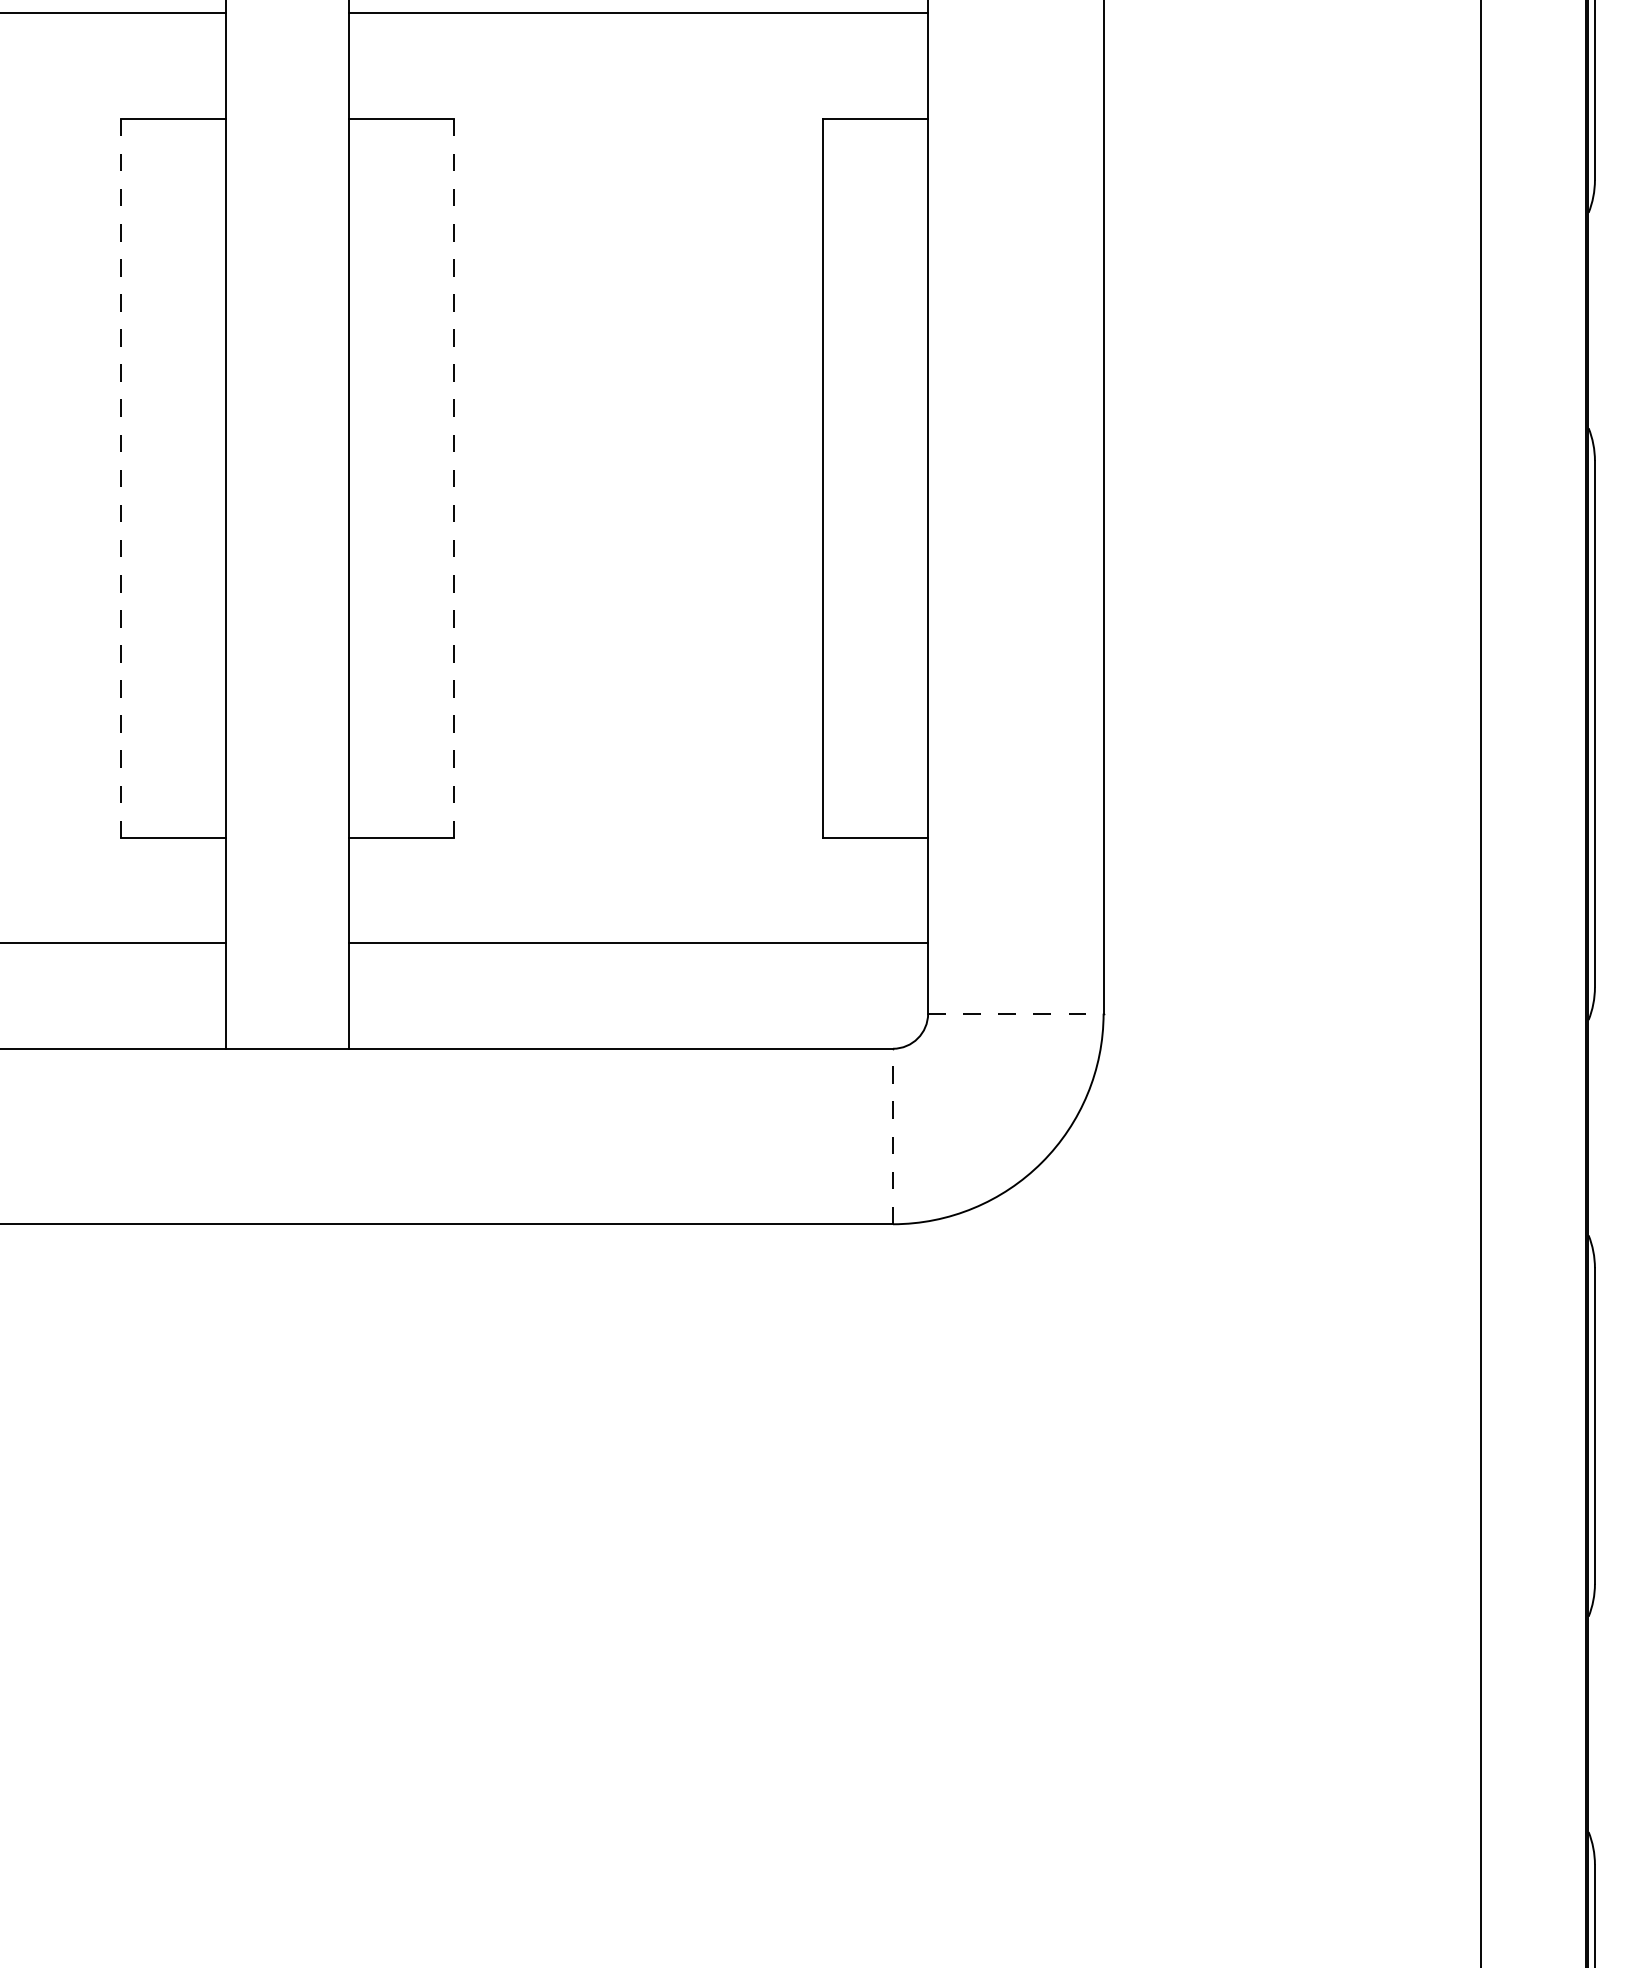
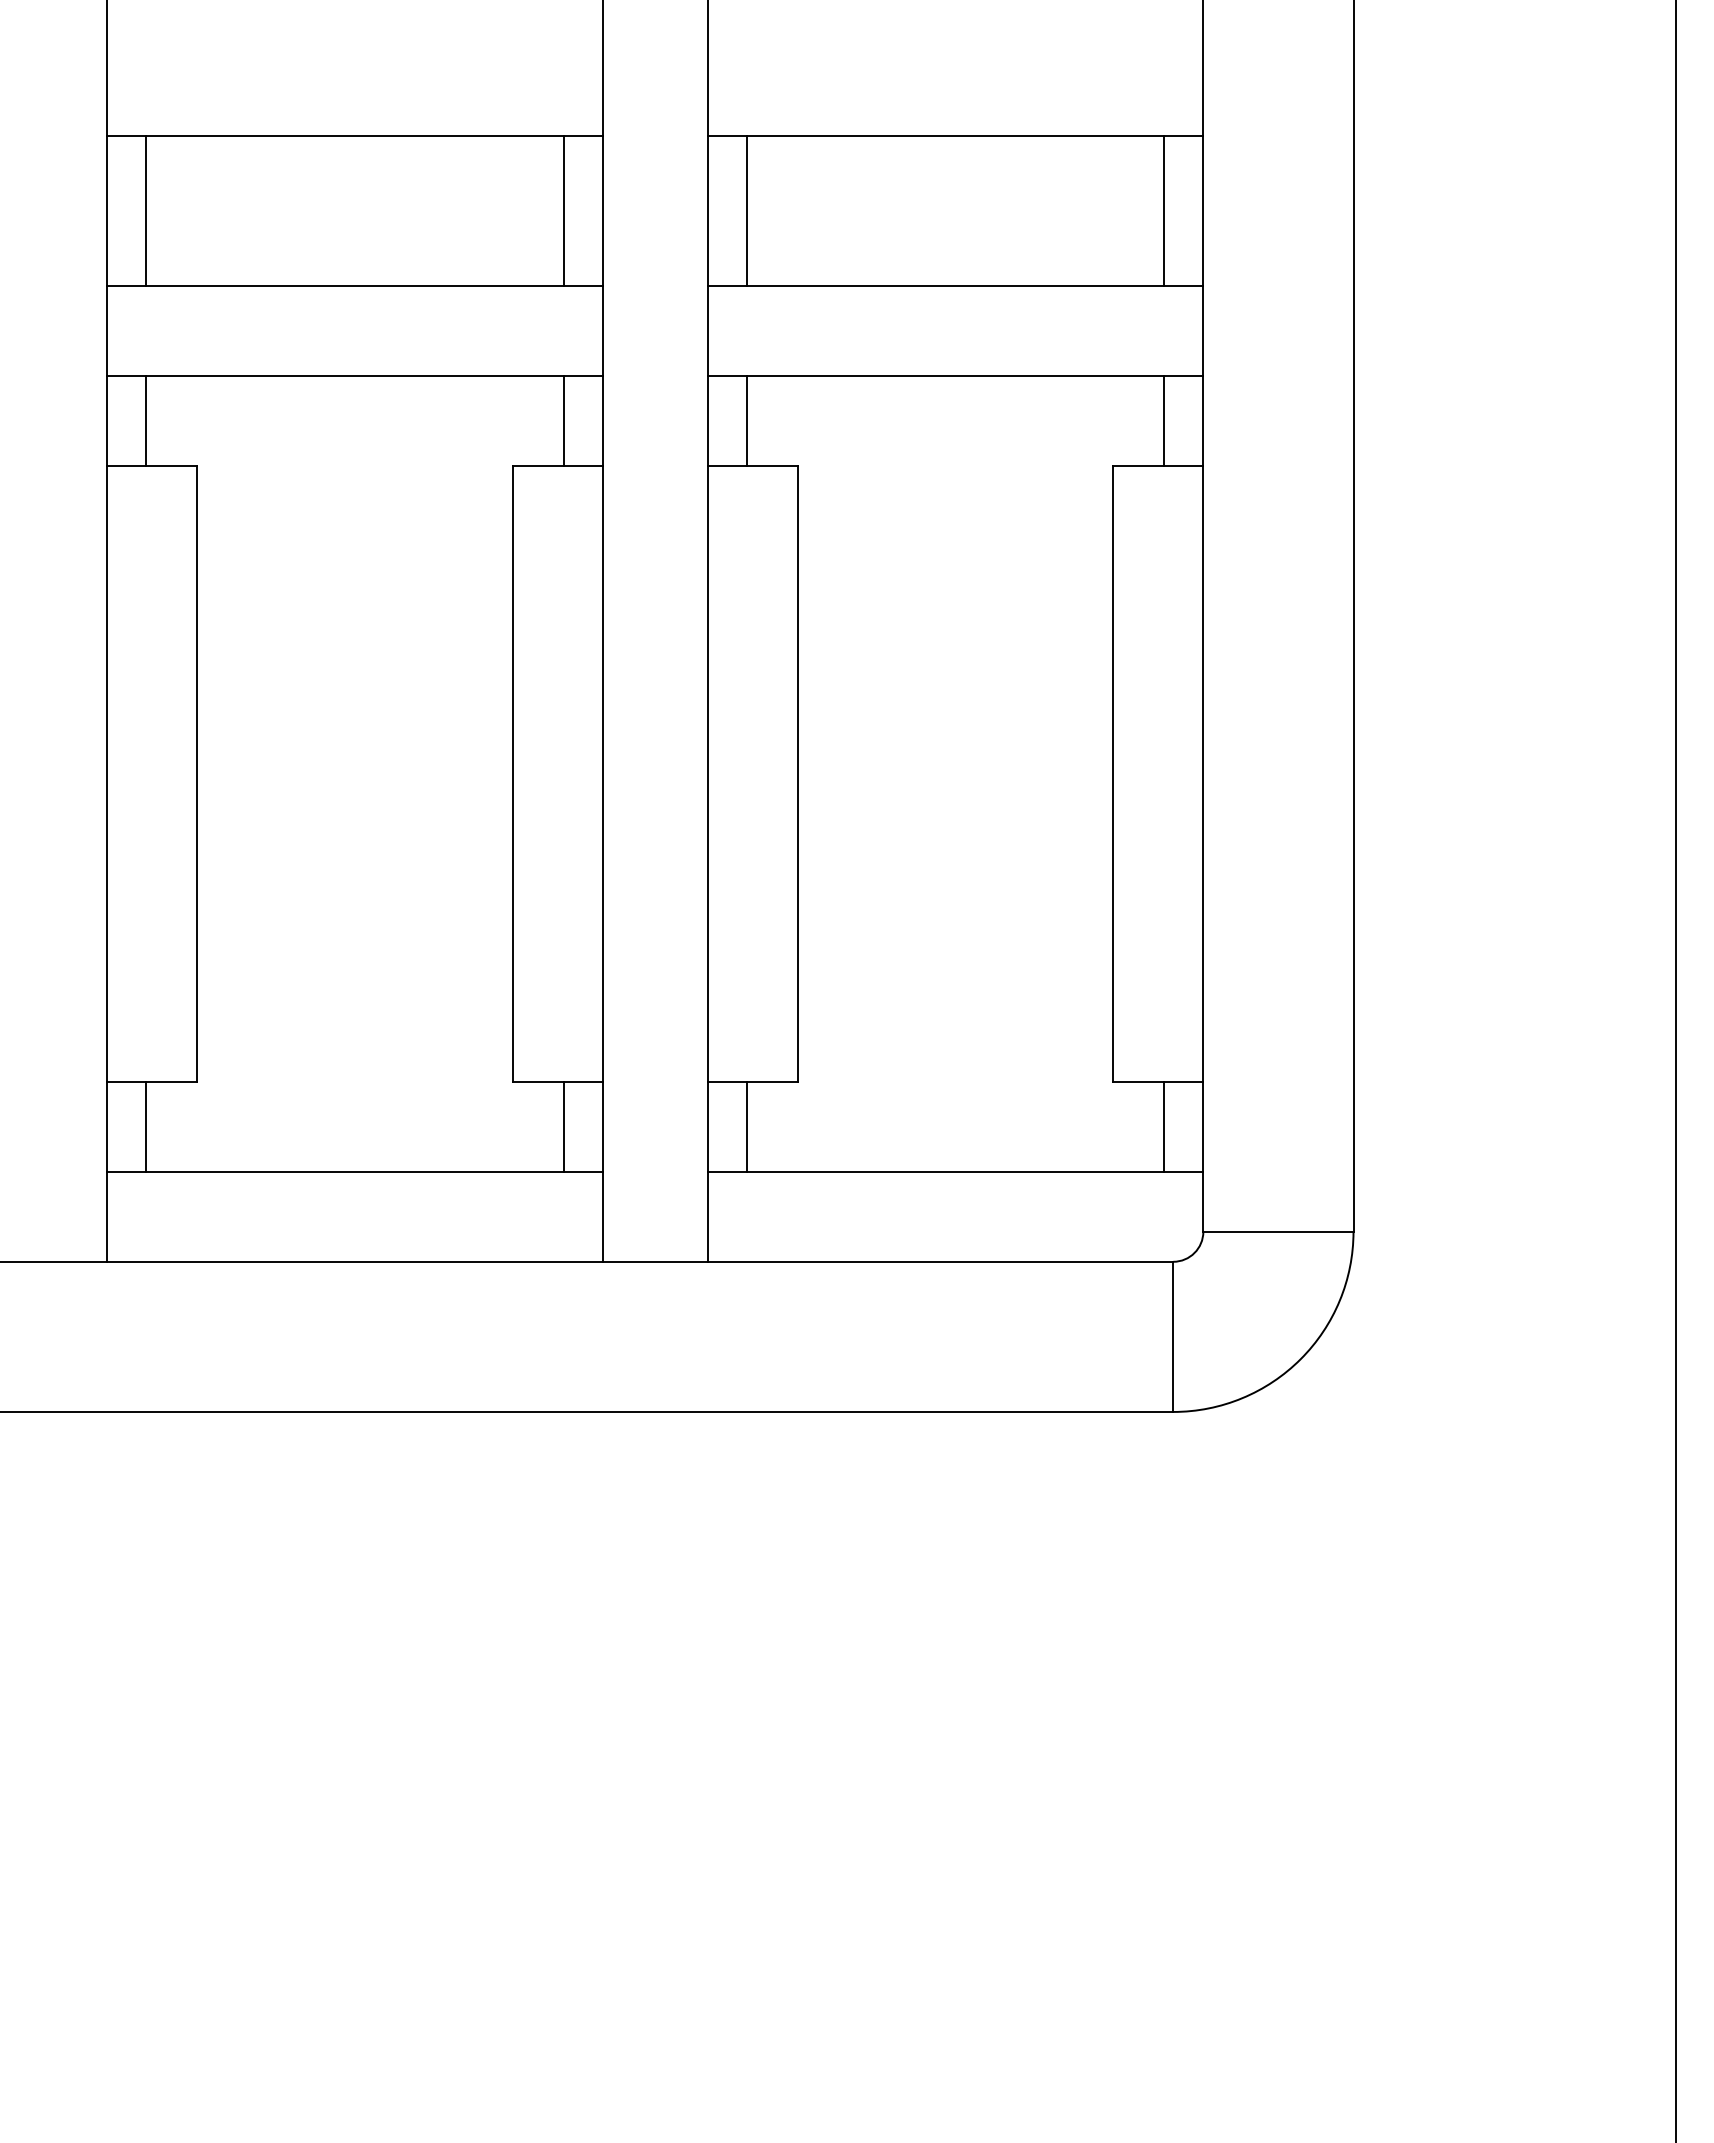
line: (180, 65) -> (563, 420), added
line: (394, 65) -> (746, 420), added
line: (882, 65) -> (1164, 420), added
line: (120, 478) -> (512, 773), dashed -> solid
line: (453, 478) -> (797, 773), dashed -> solid
line: (180, 890) -> (563, 1126), added
line: (394, 890) -> (746, 1126), added
line: (882, 890) -> (1164, 1126), added
line: (1015, 1013) -> (1278, 1231), dashed -> solid
line: (893, 1136) -> (1173, 1336), dashed -> solid

